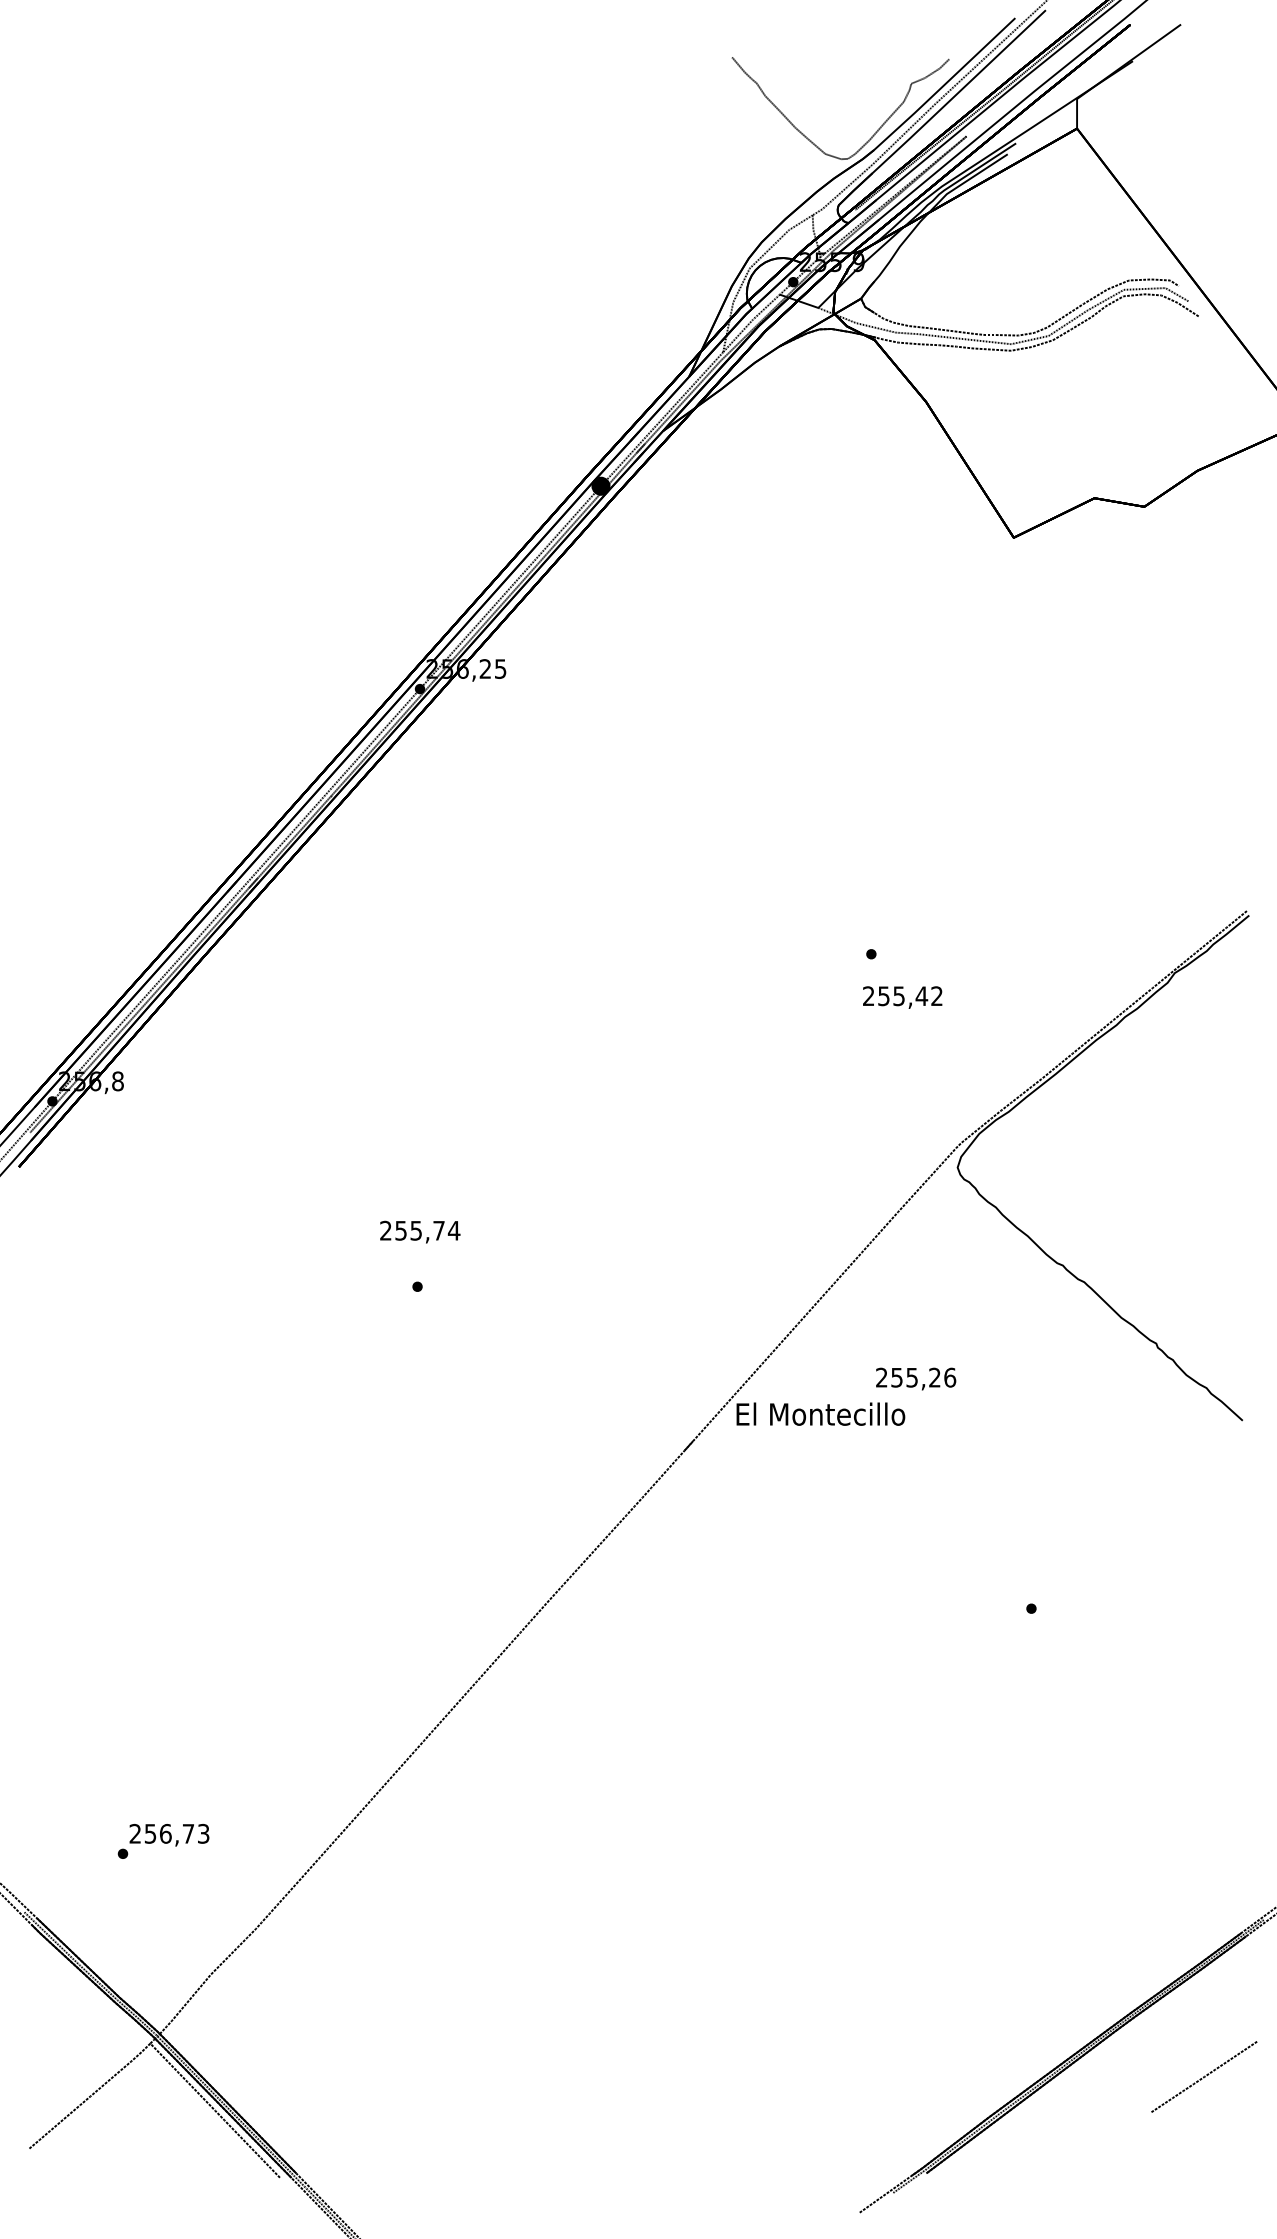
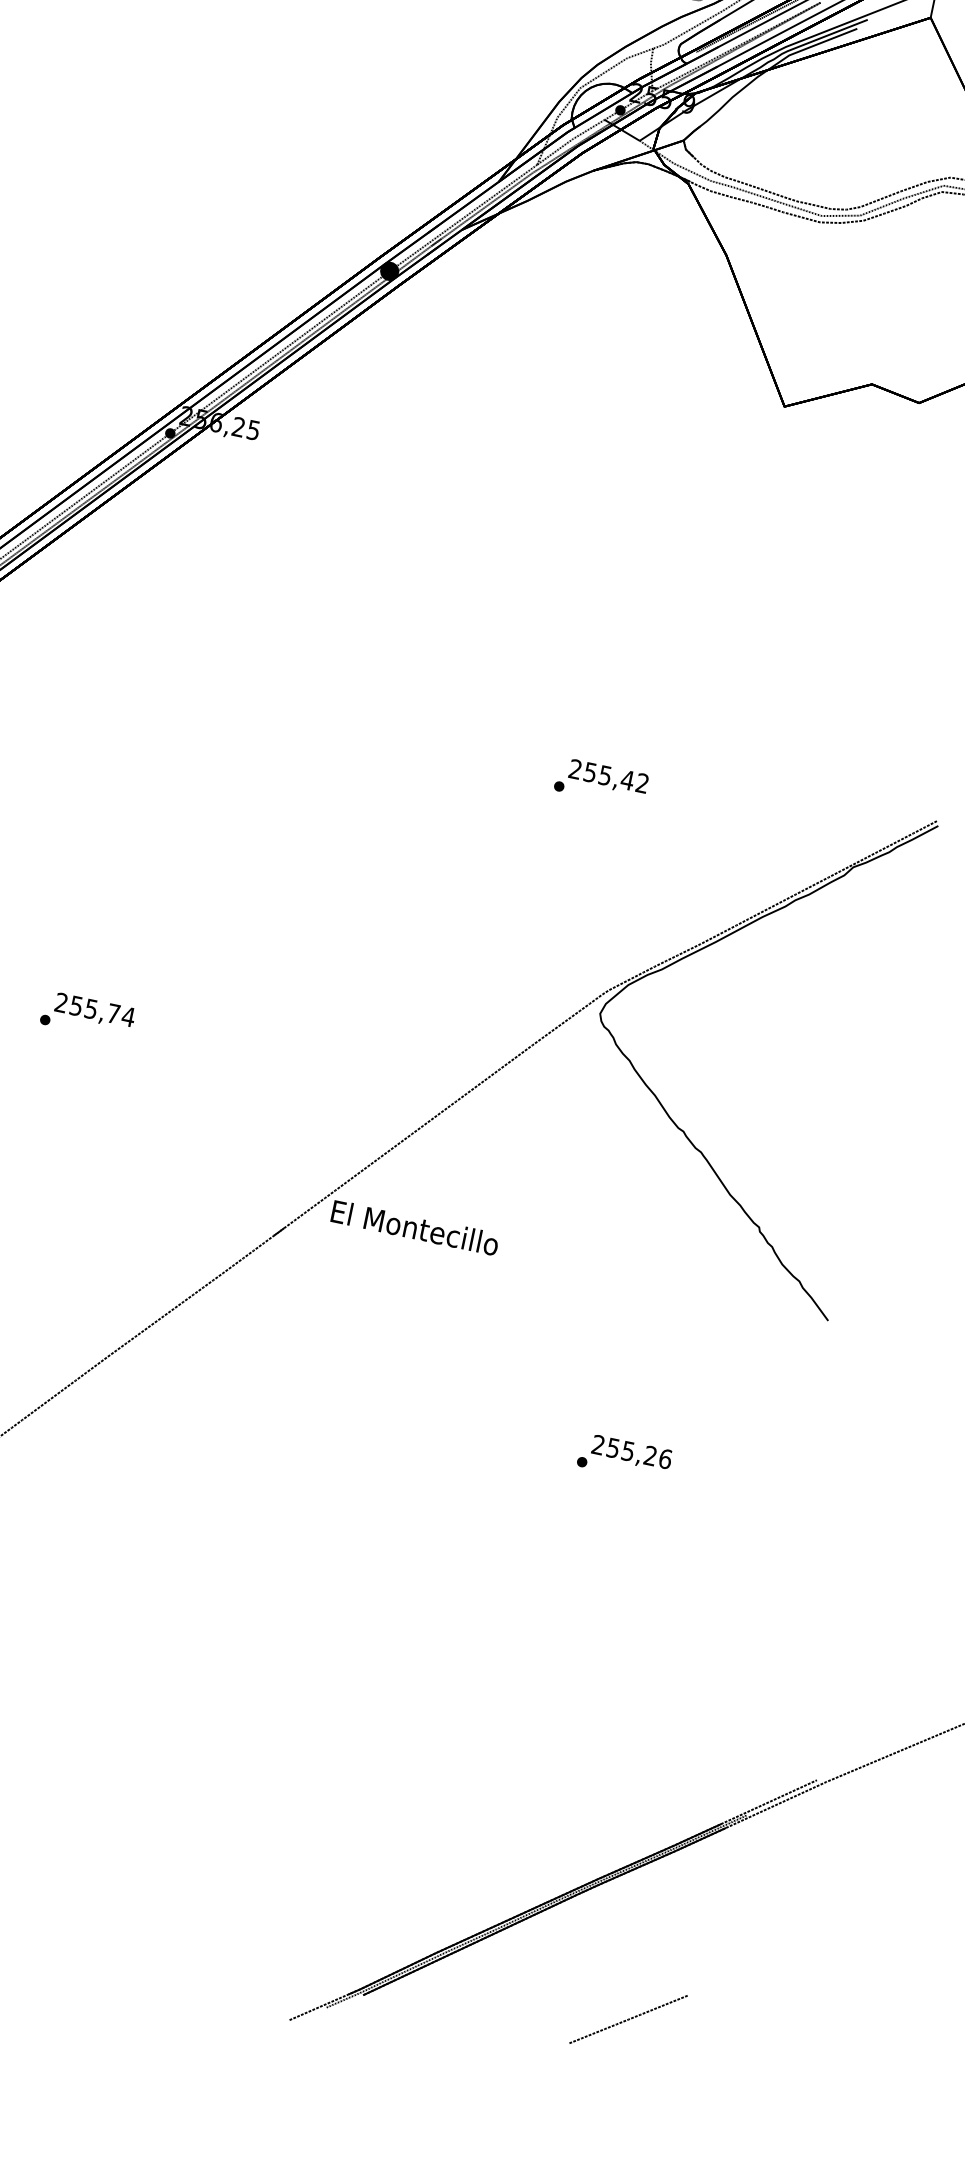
text: (902, 997) -> (608, 777), moved
text: (420, 1231) -> (95, 1010), moved
text: (916, 1378) -> (632, 1452), moved
curve: (1204, 2076) -> (628, 2019), moved

